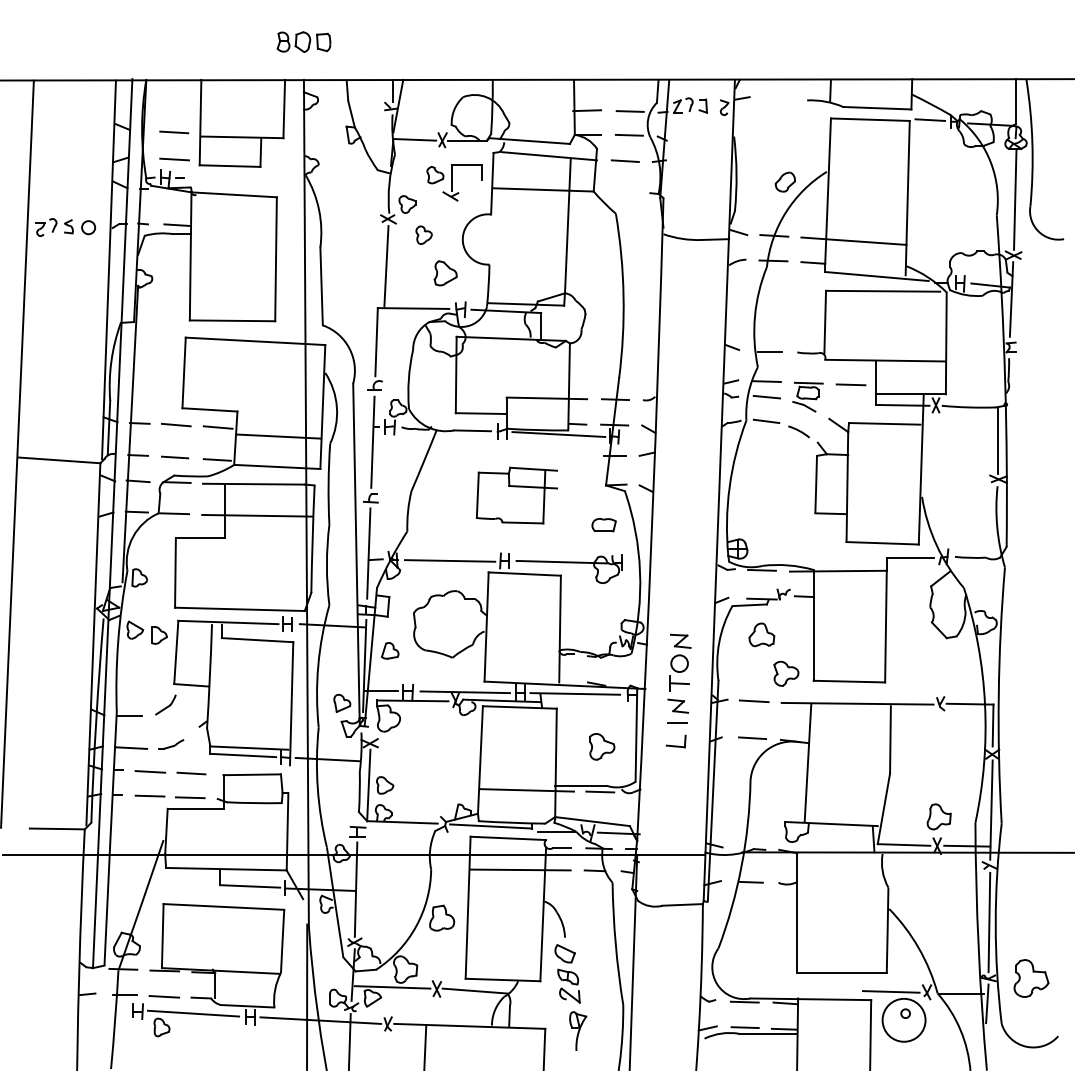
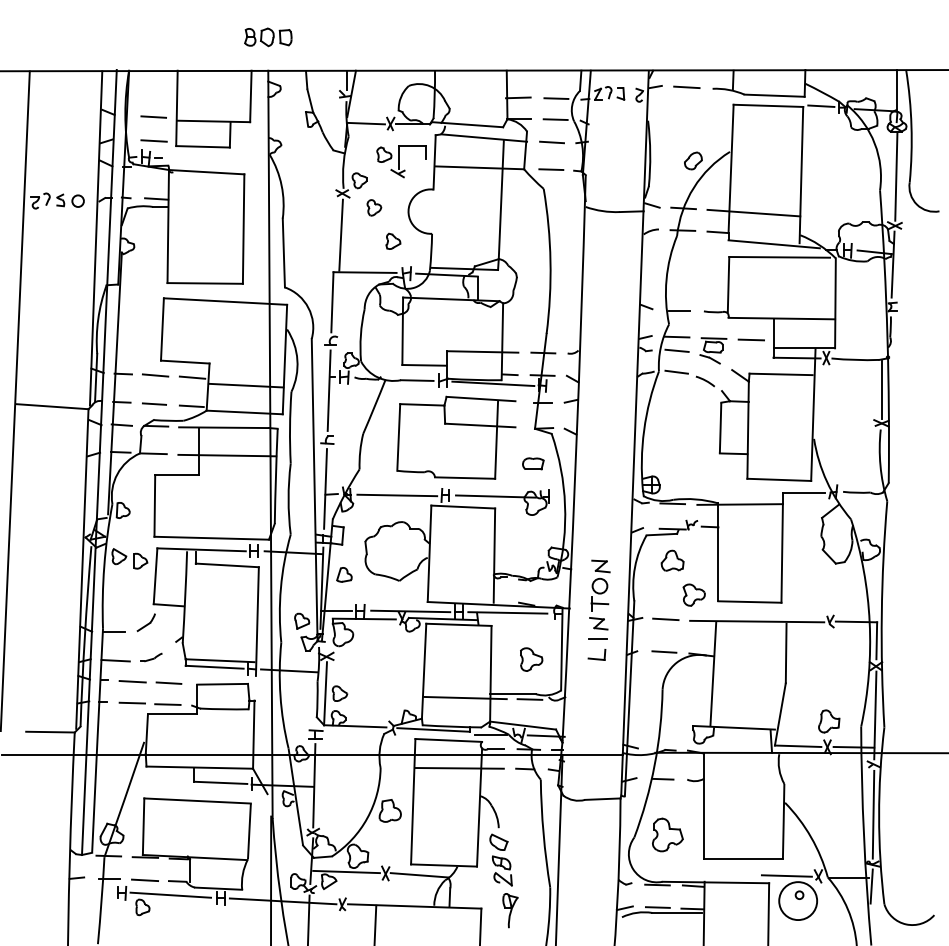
line: (777, 98) -> (686, 87), added
line: (624, 191) -> (551, 169), added
part: (445, 272) -> (393, 240), size x0.71
part: (516, 495) -> (455, 437), size x1.67
part: (1031, 978) -> (667, 835), moved

